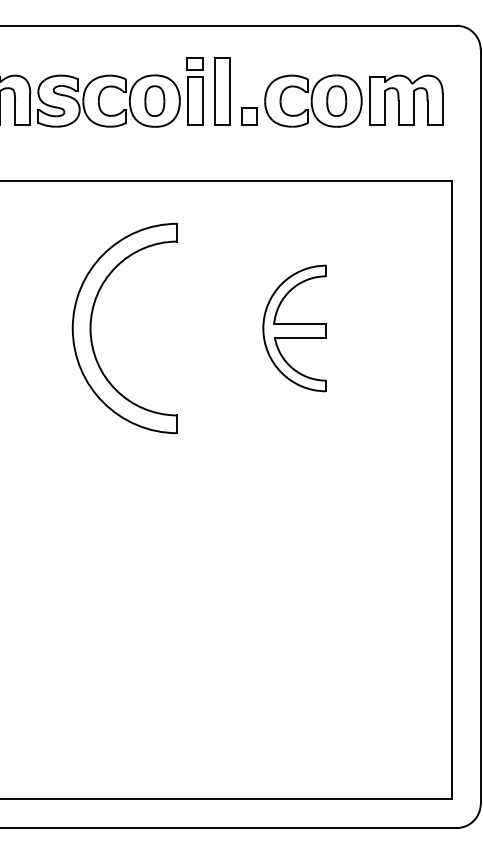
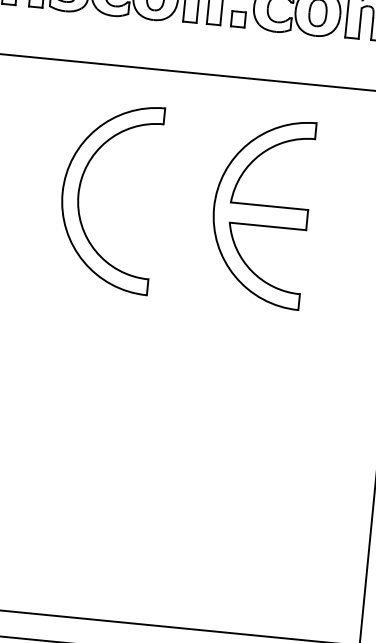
part: (294, 328) -> (260, 212), size x1.67

